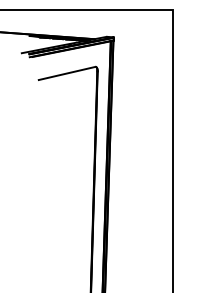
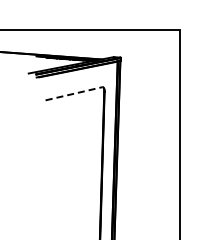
line: (67, 73) -> (74, 93), solid -> dashed

